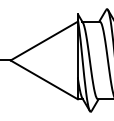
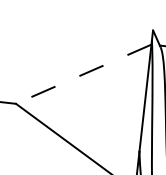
line: (44, 41) -> (84, 75), solid -> dashed

